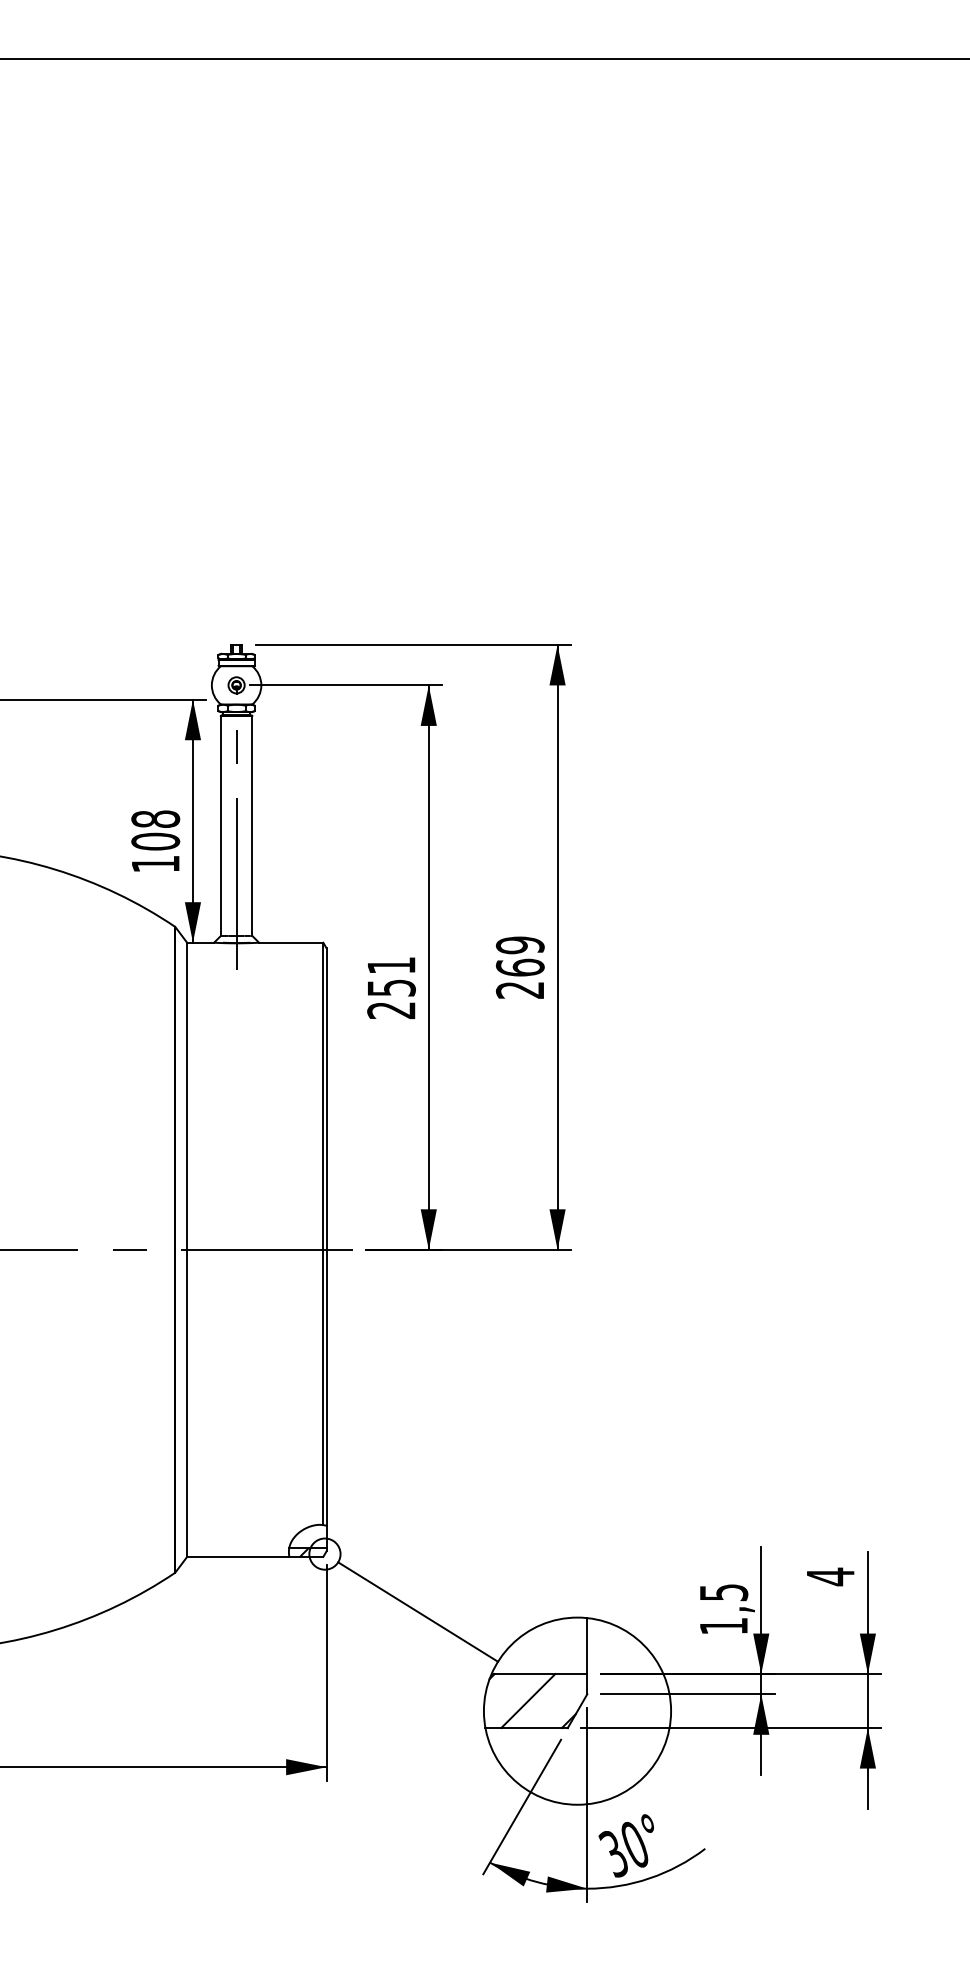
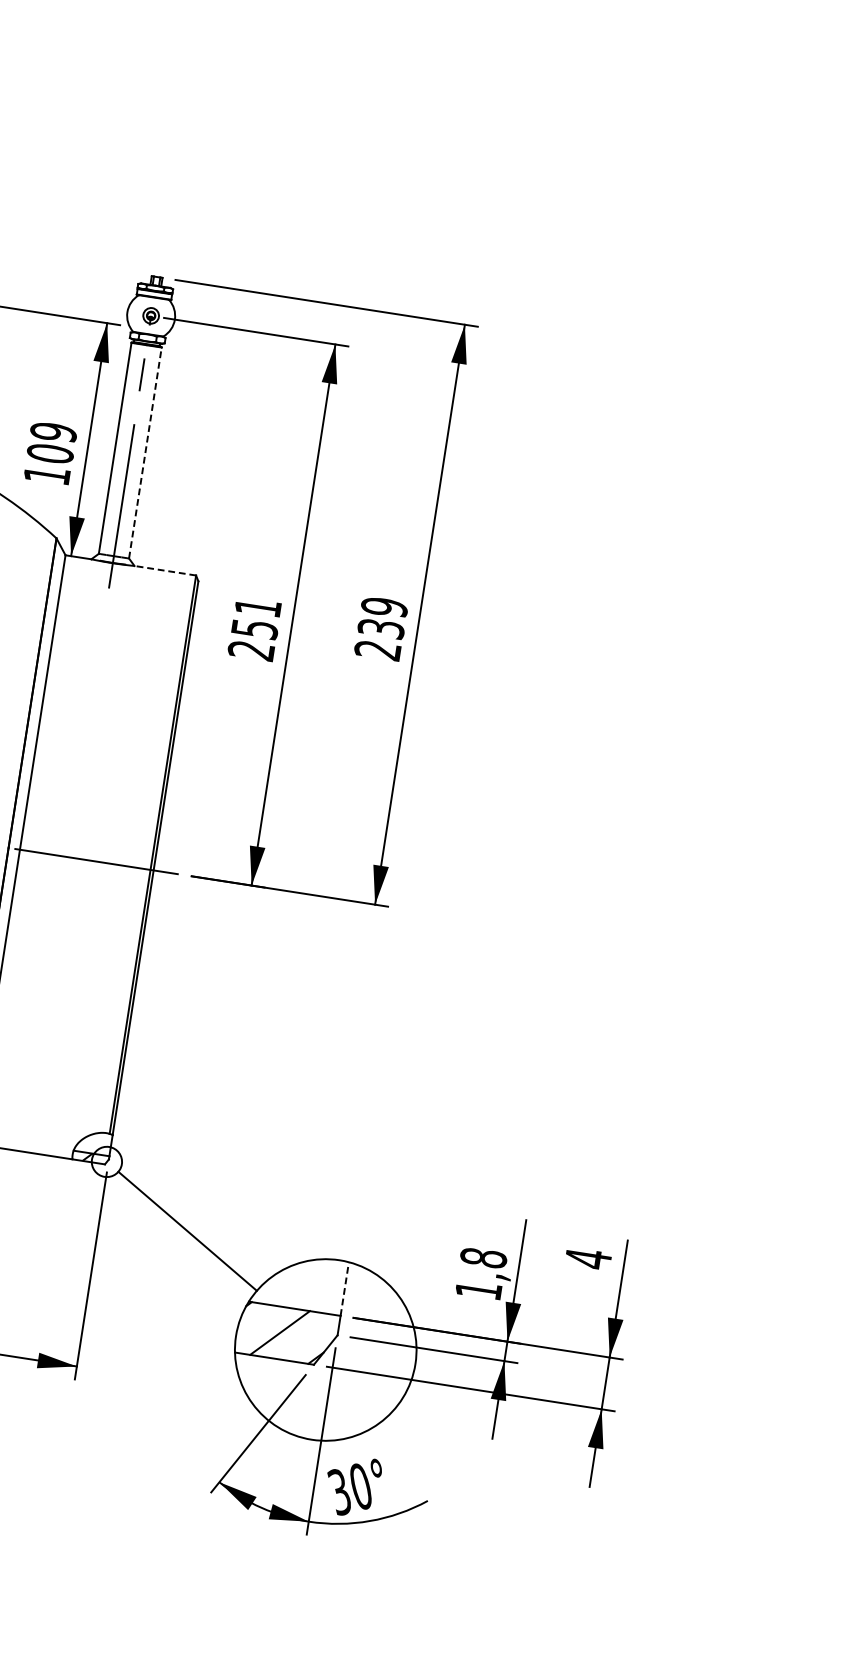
text: (155, 819) -> (53, 432), 108 -> 109
line: (252, 825) -> (145, 452), solid -> dashed
line: (290, 942) -> (164, 570), solid -> dashed
text: (519, 967) -> (380, 628), 269 -> 239
text: (723, 1592) -> (483, 1257), 1,5 -> 1,8
line: (587, 1646) -> (344, 1289), solid -> dashed

